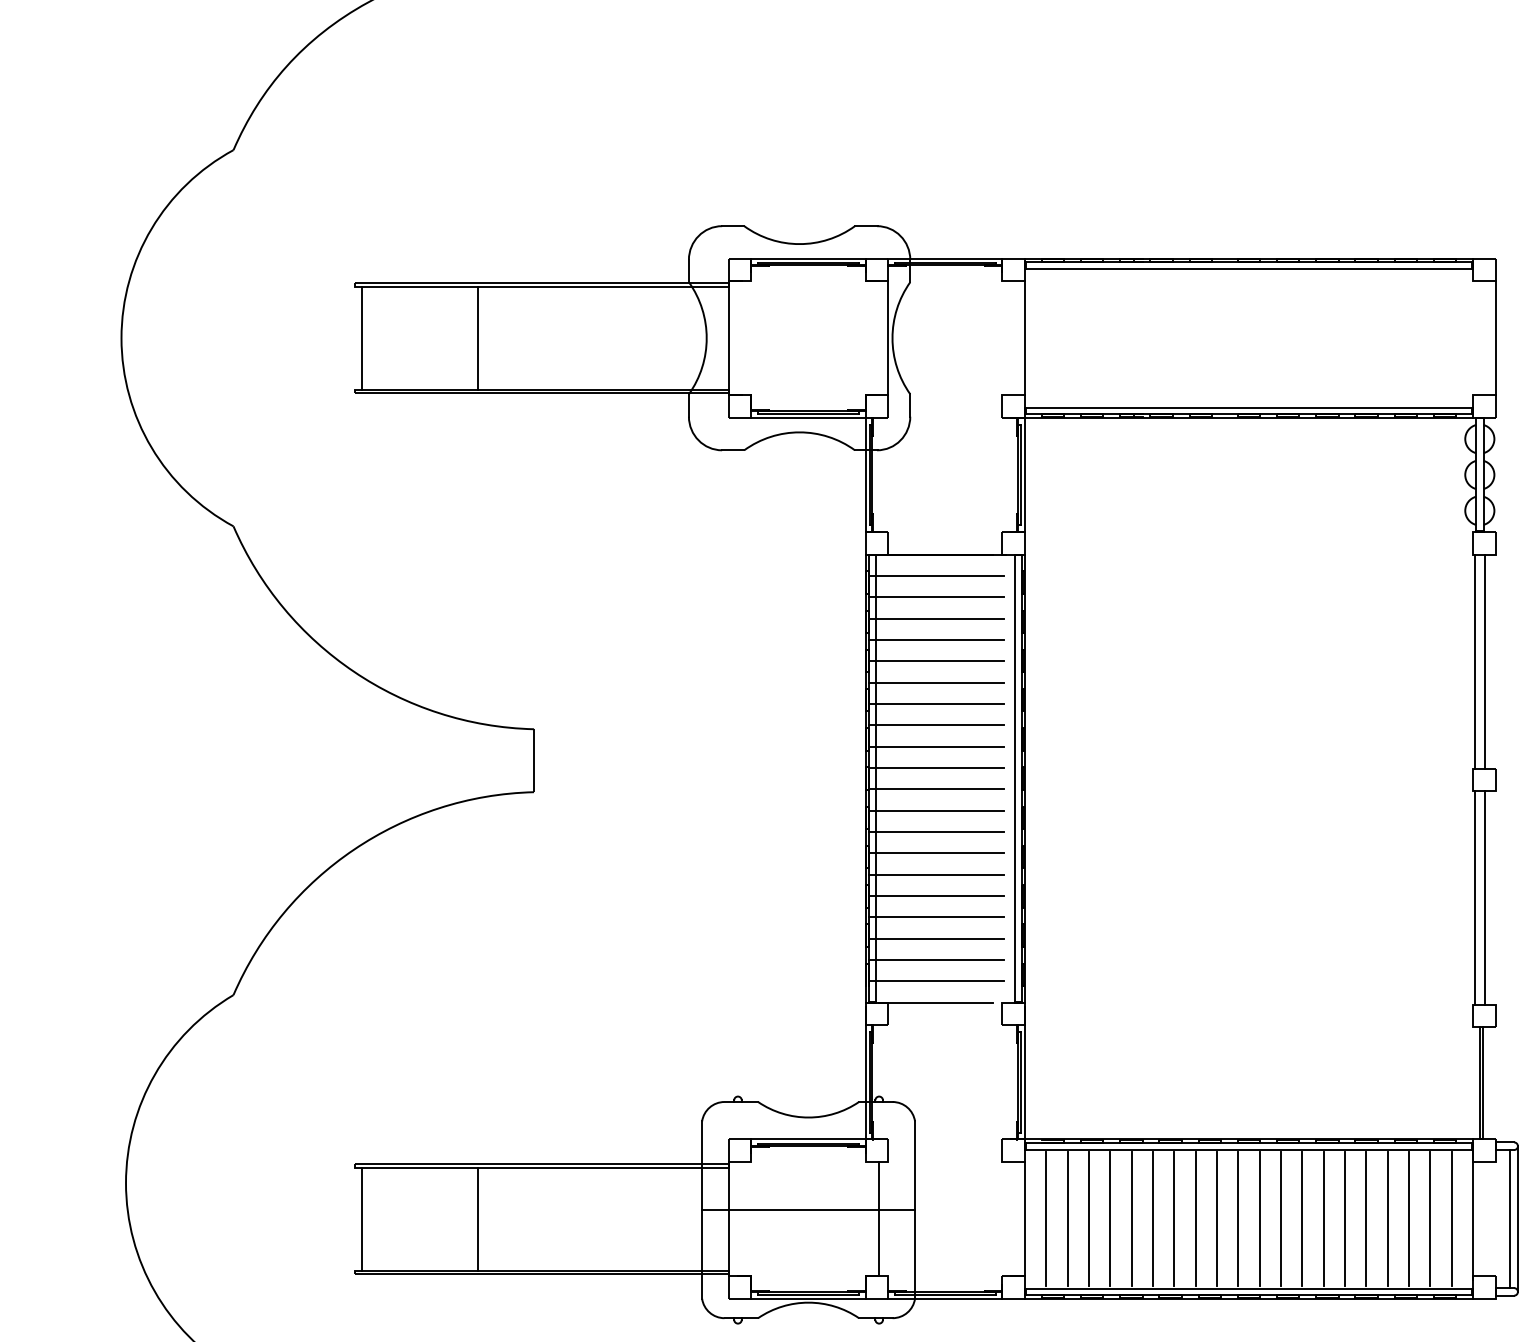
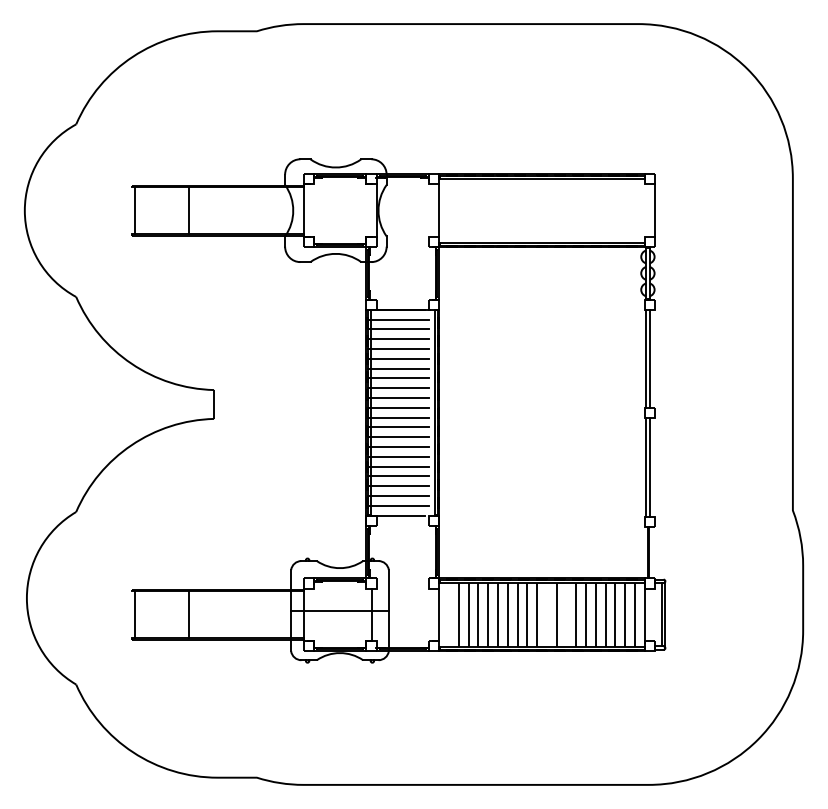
line: (1045, 1218) -> (448, 614), removed
line: (1258, 1218) -> (546, 614), removed
line: (1302, 1218) -> (566, 614), removed

